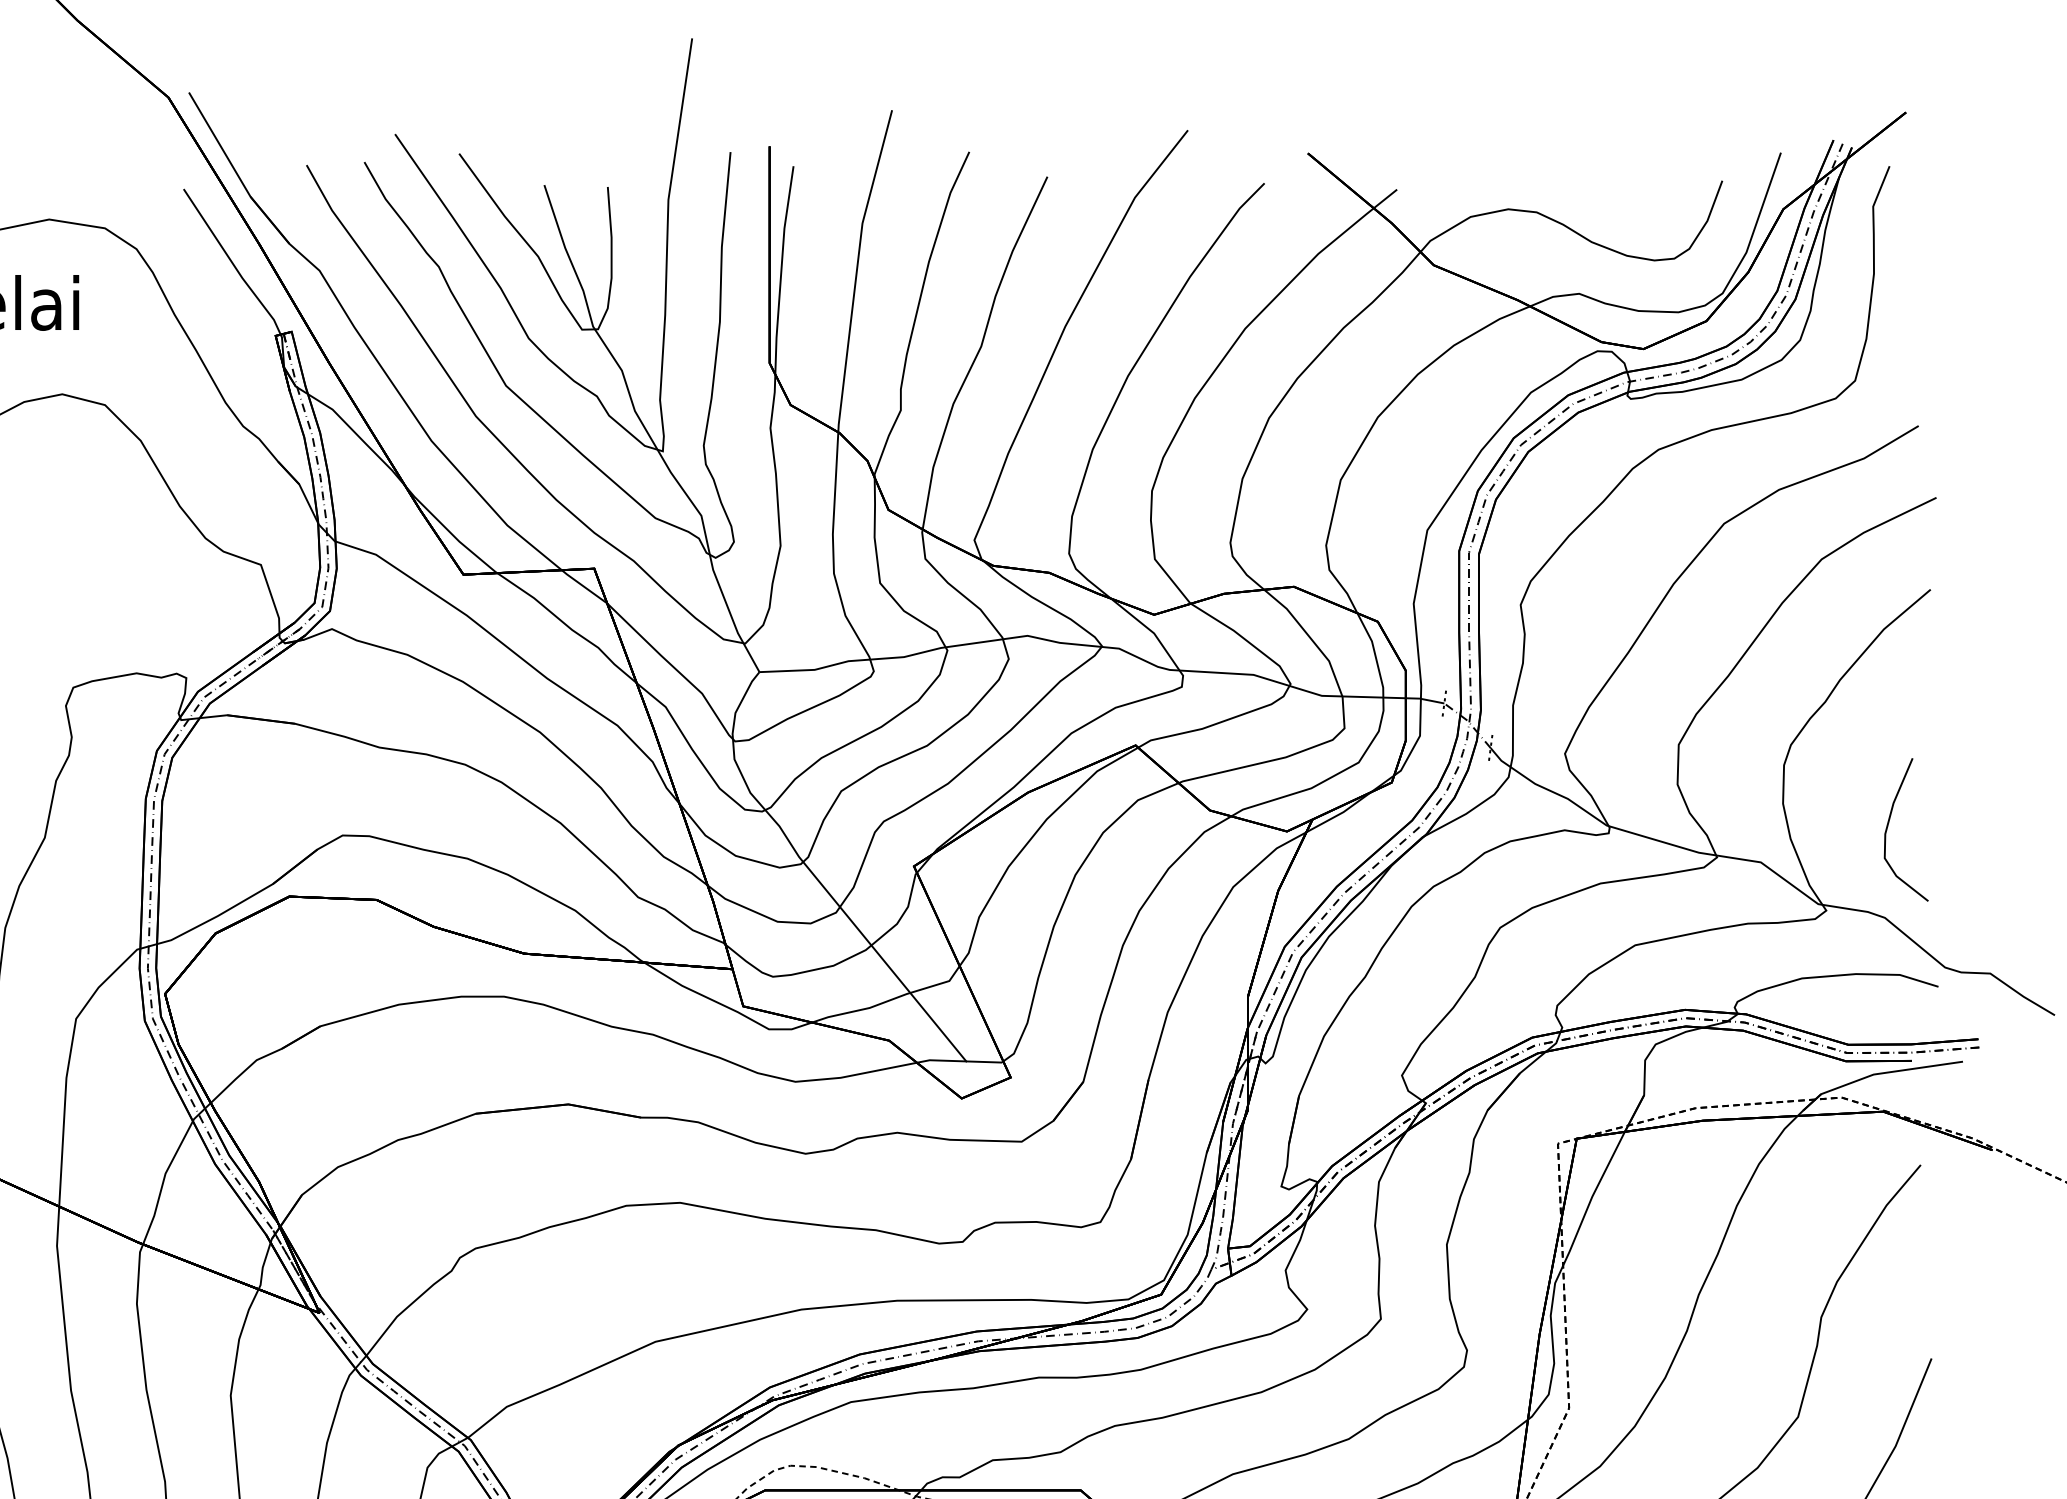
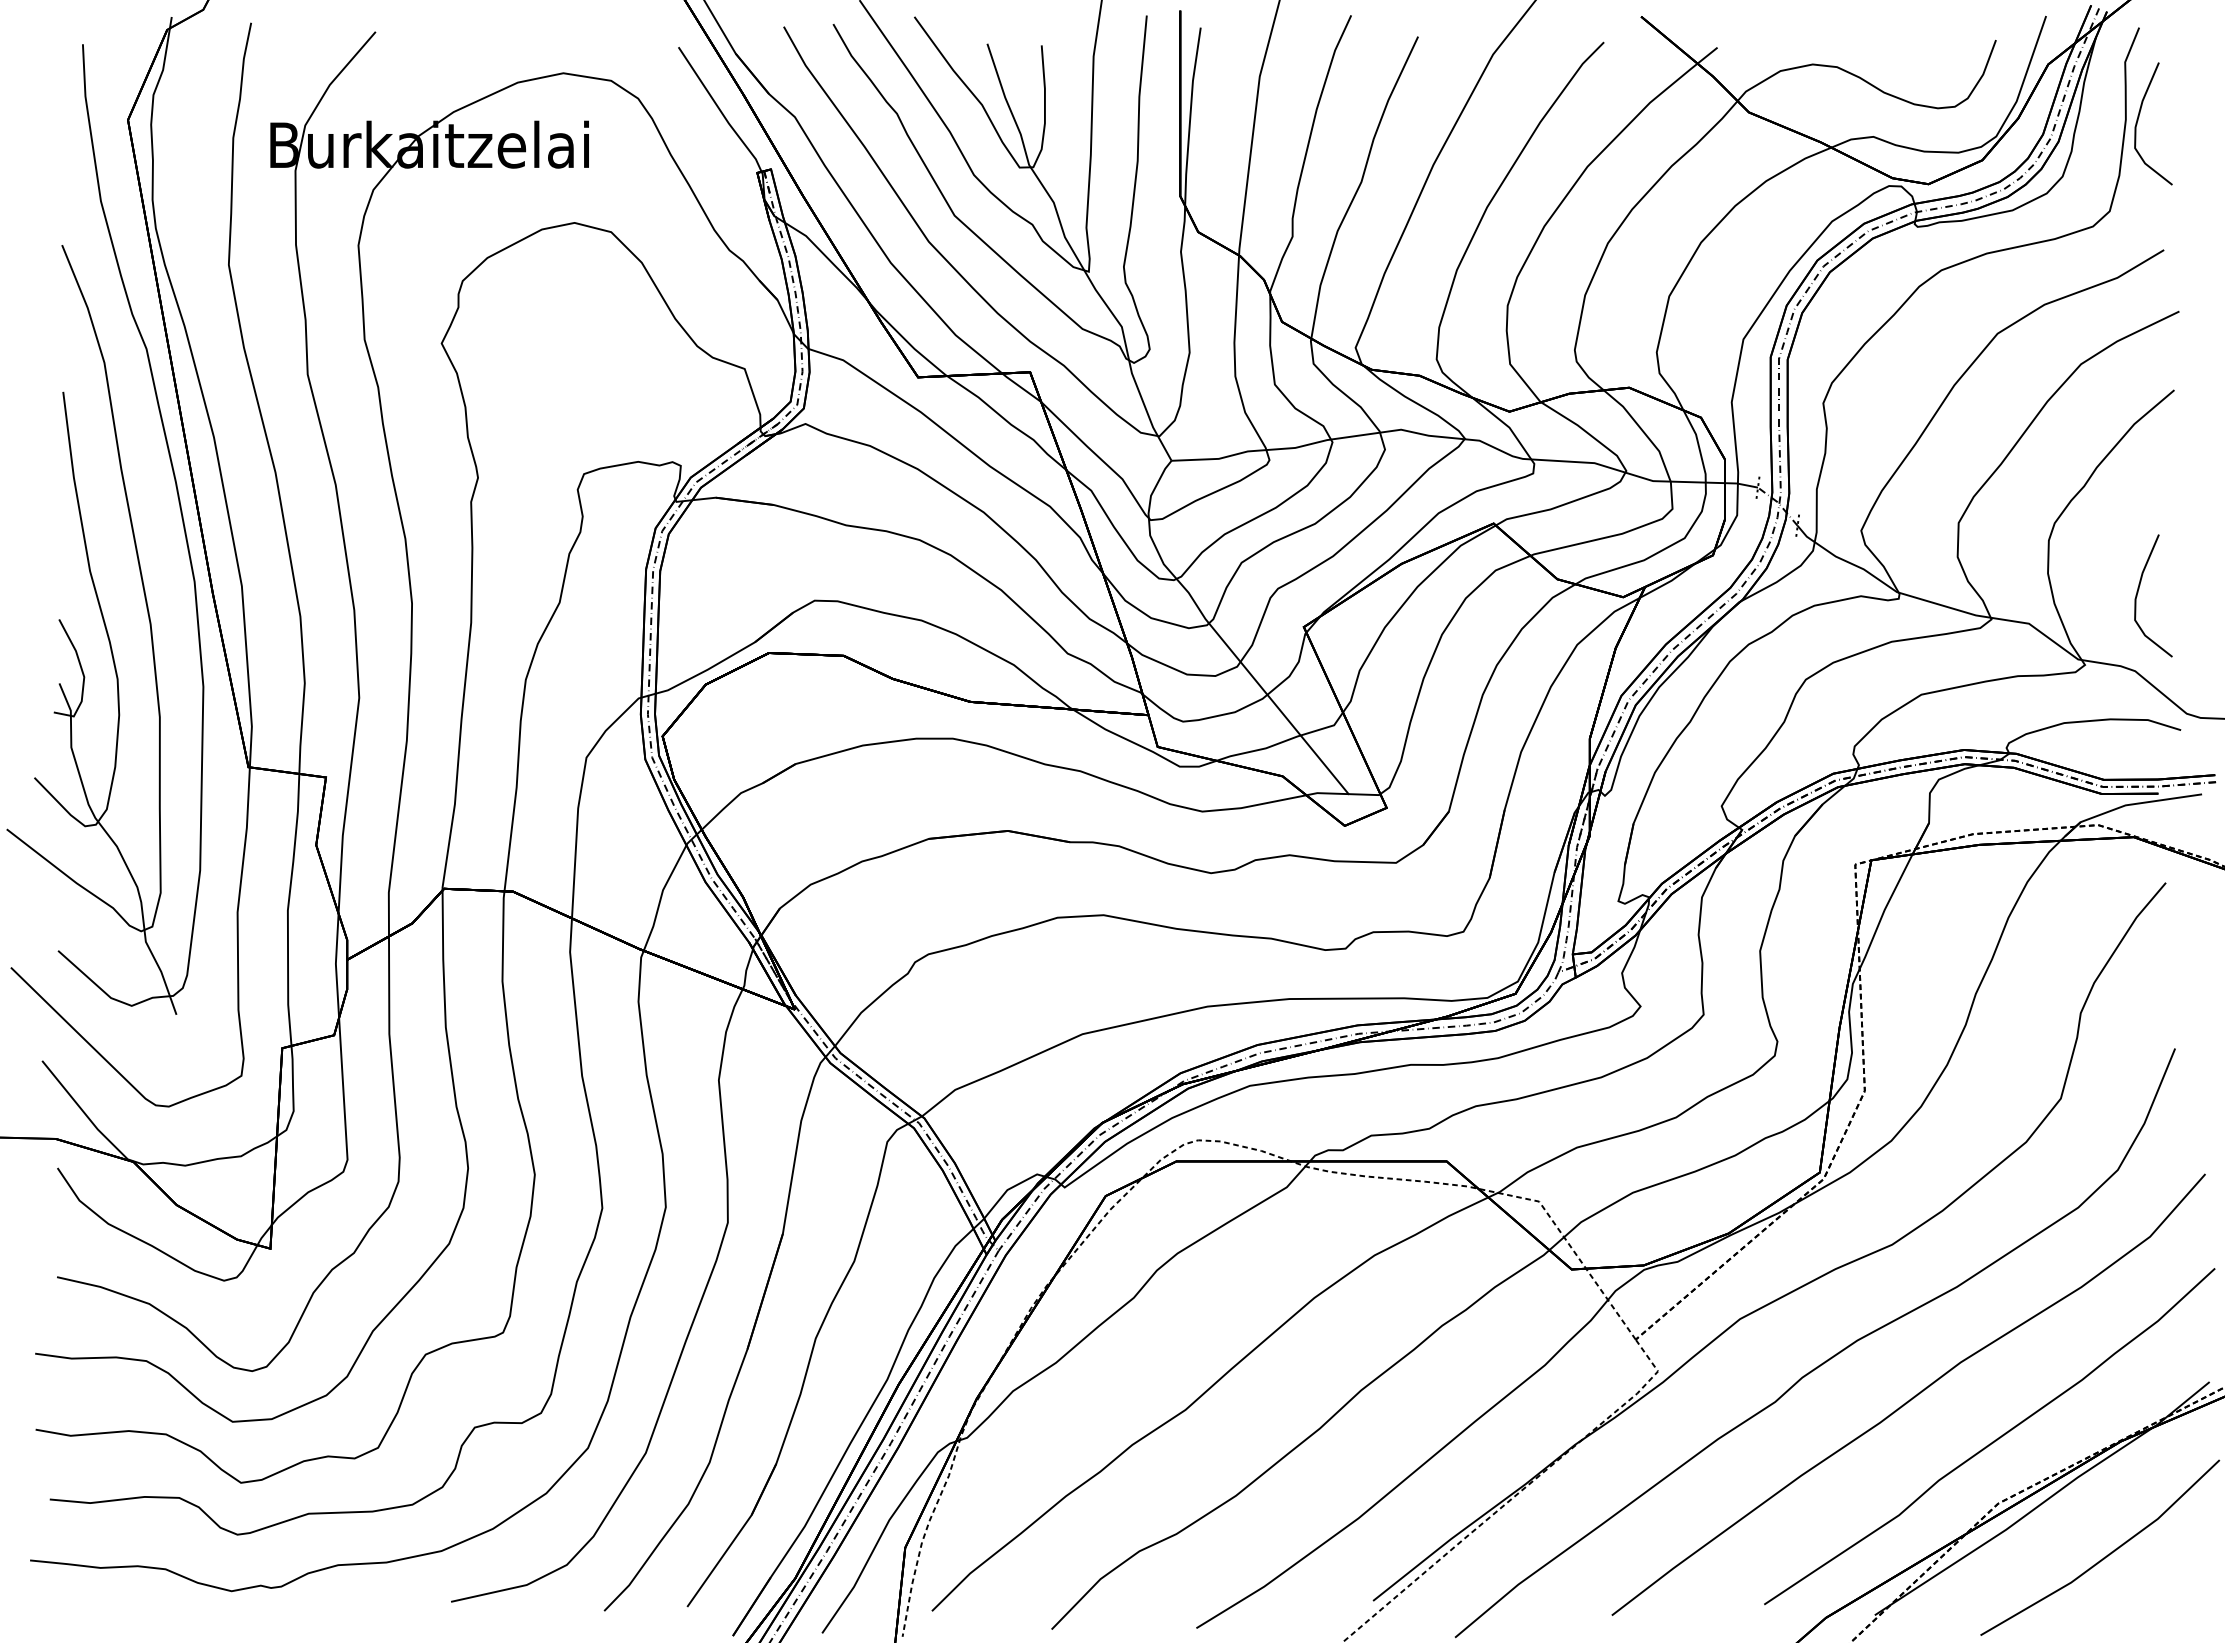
curve: (1888, 275) -> (2138, 121), added

